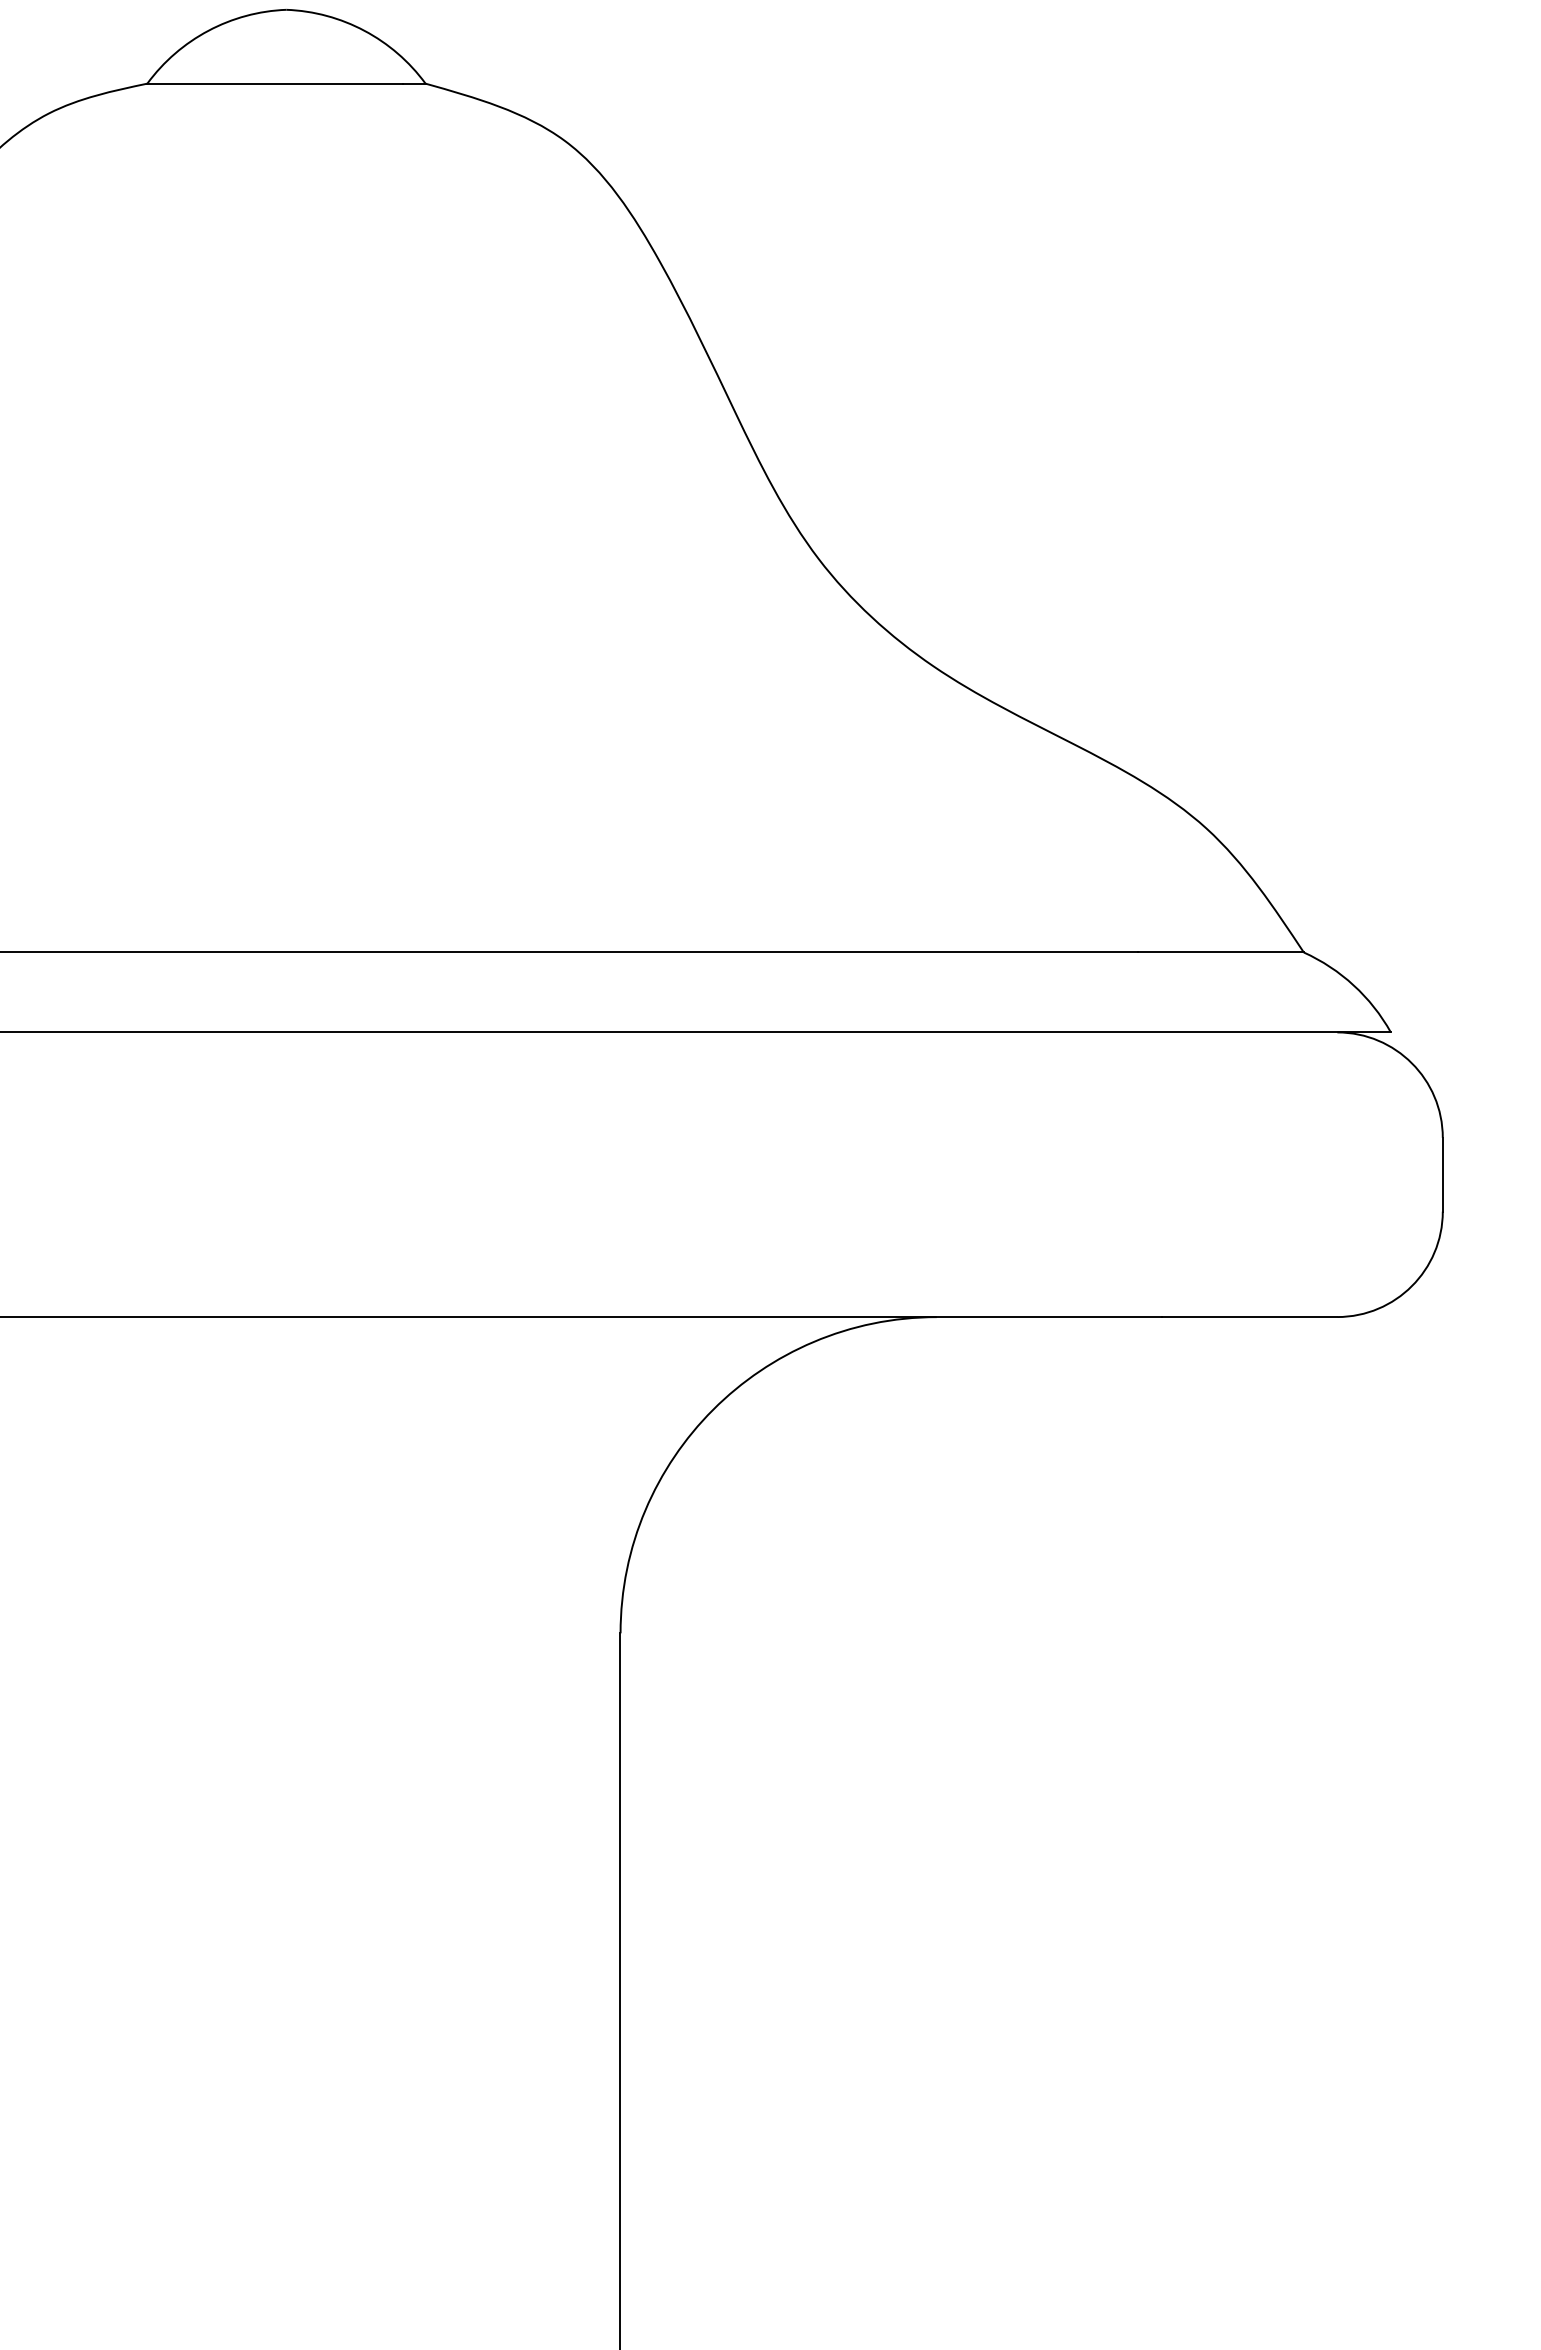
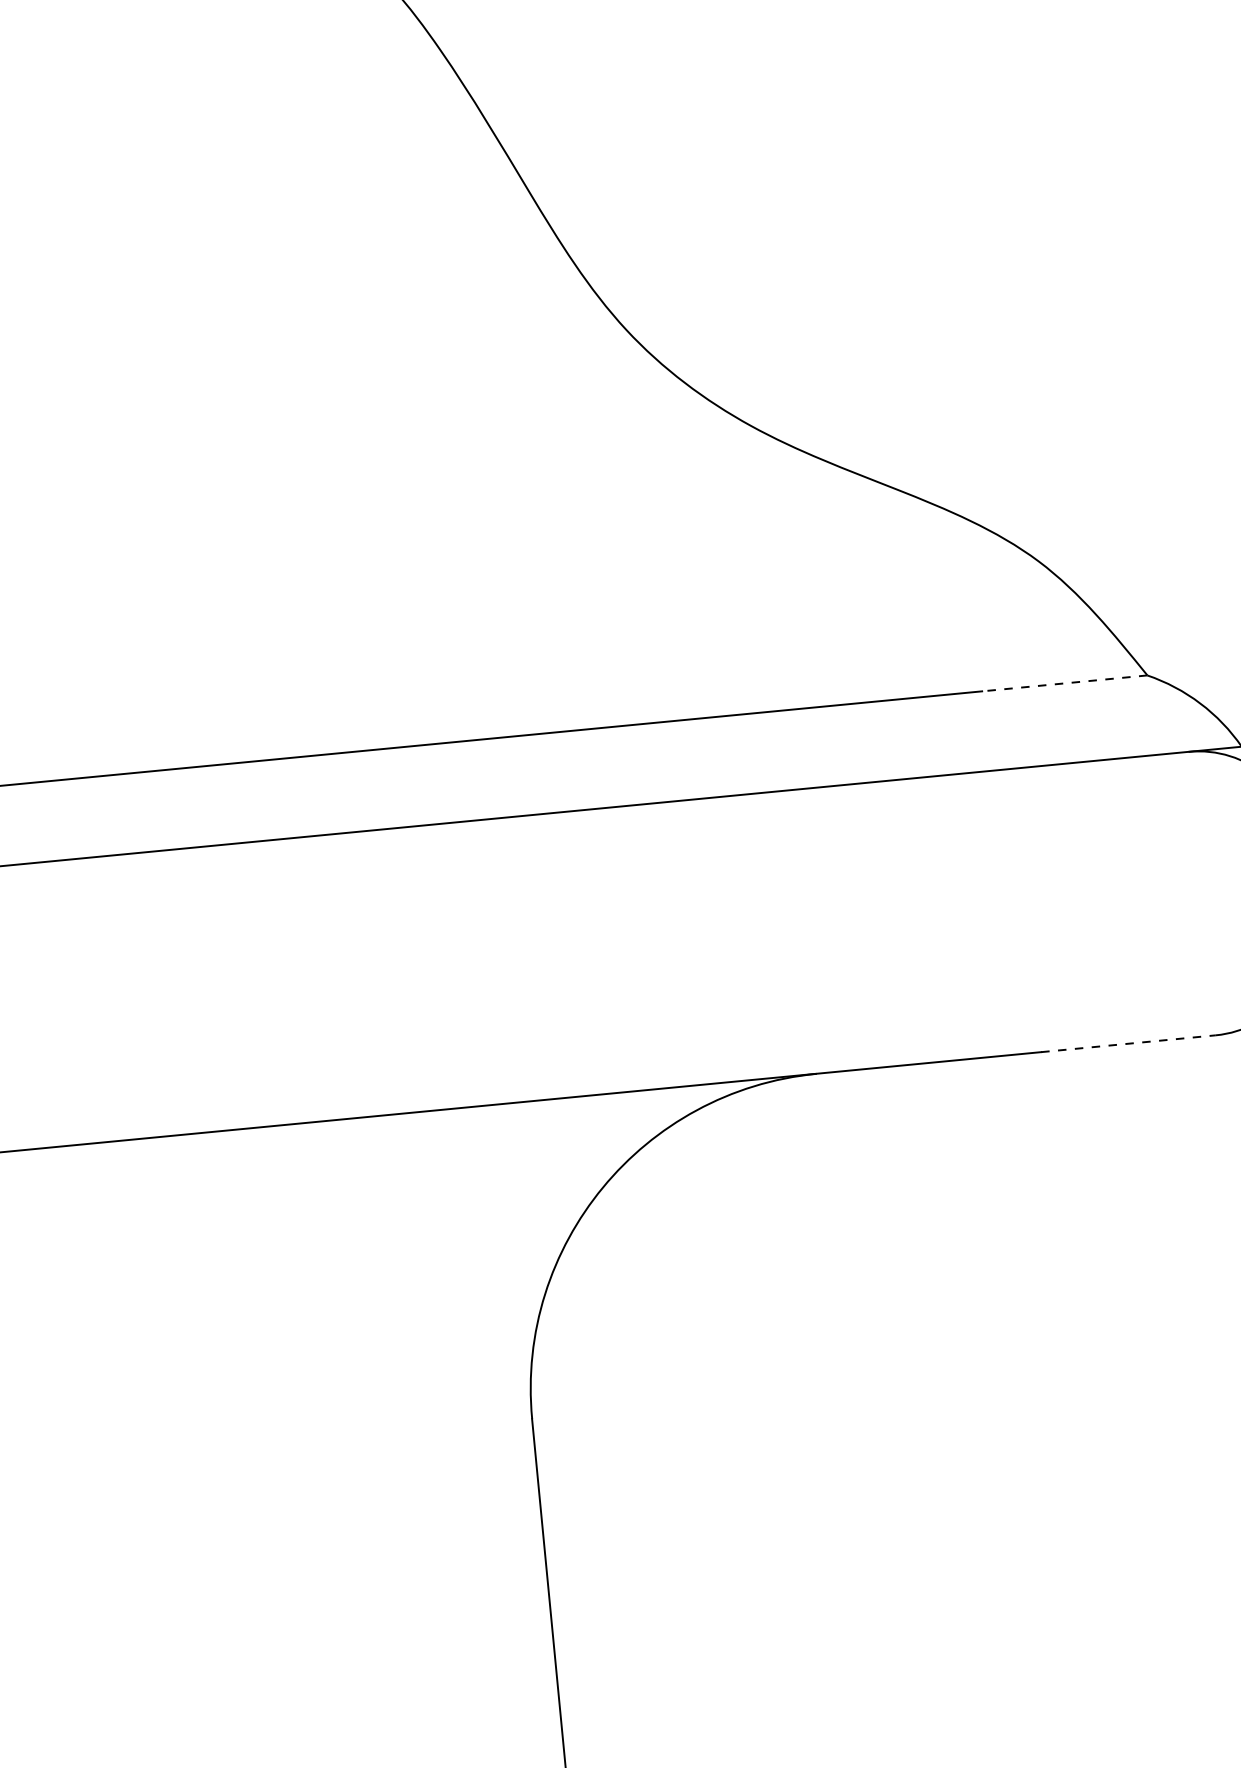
line: (1220, 952) -> (1064, 683), solid -> dashed
line: (1249, 1317) -> (1128, 1044), solid -> dashed

